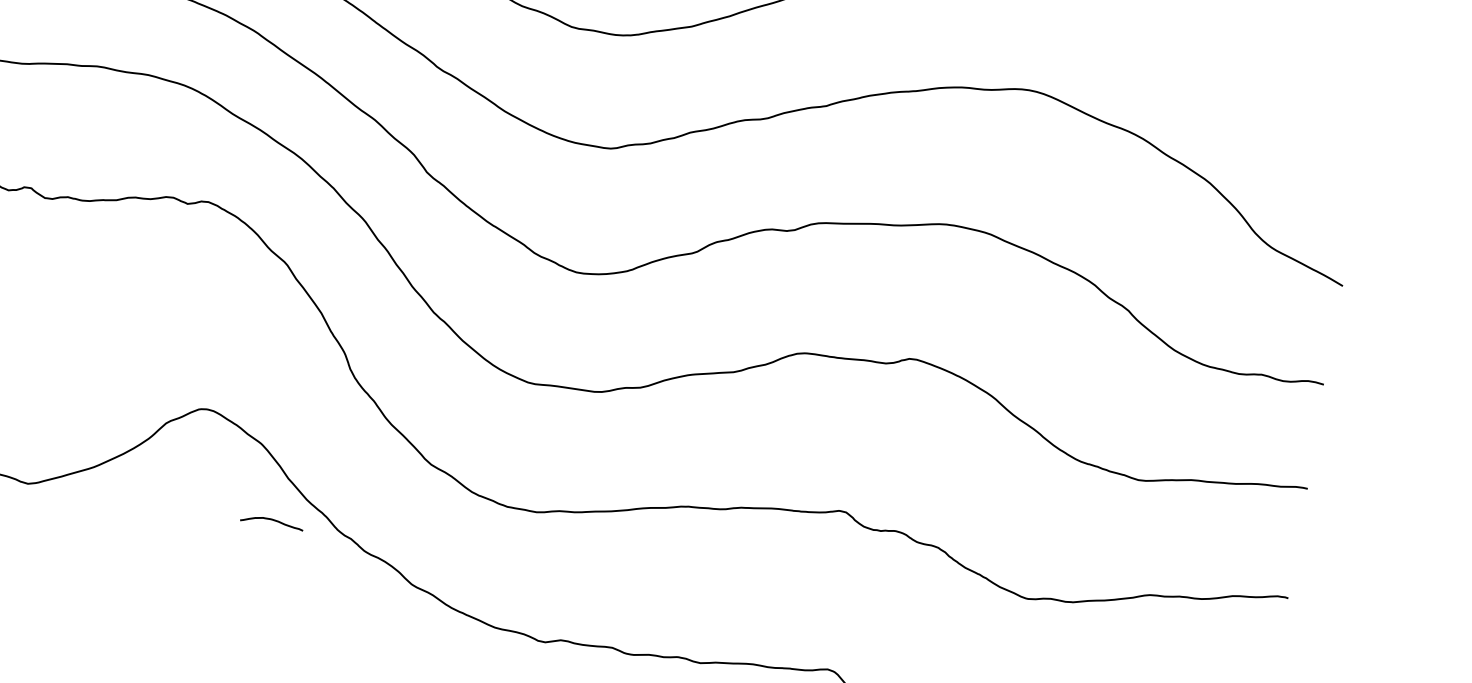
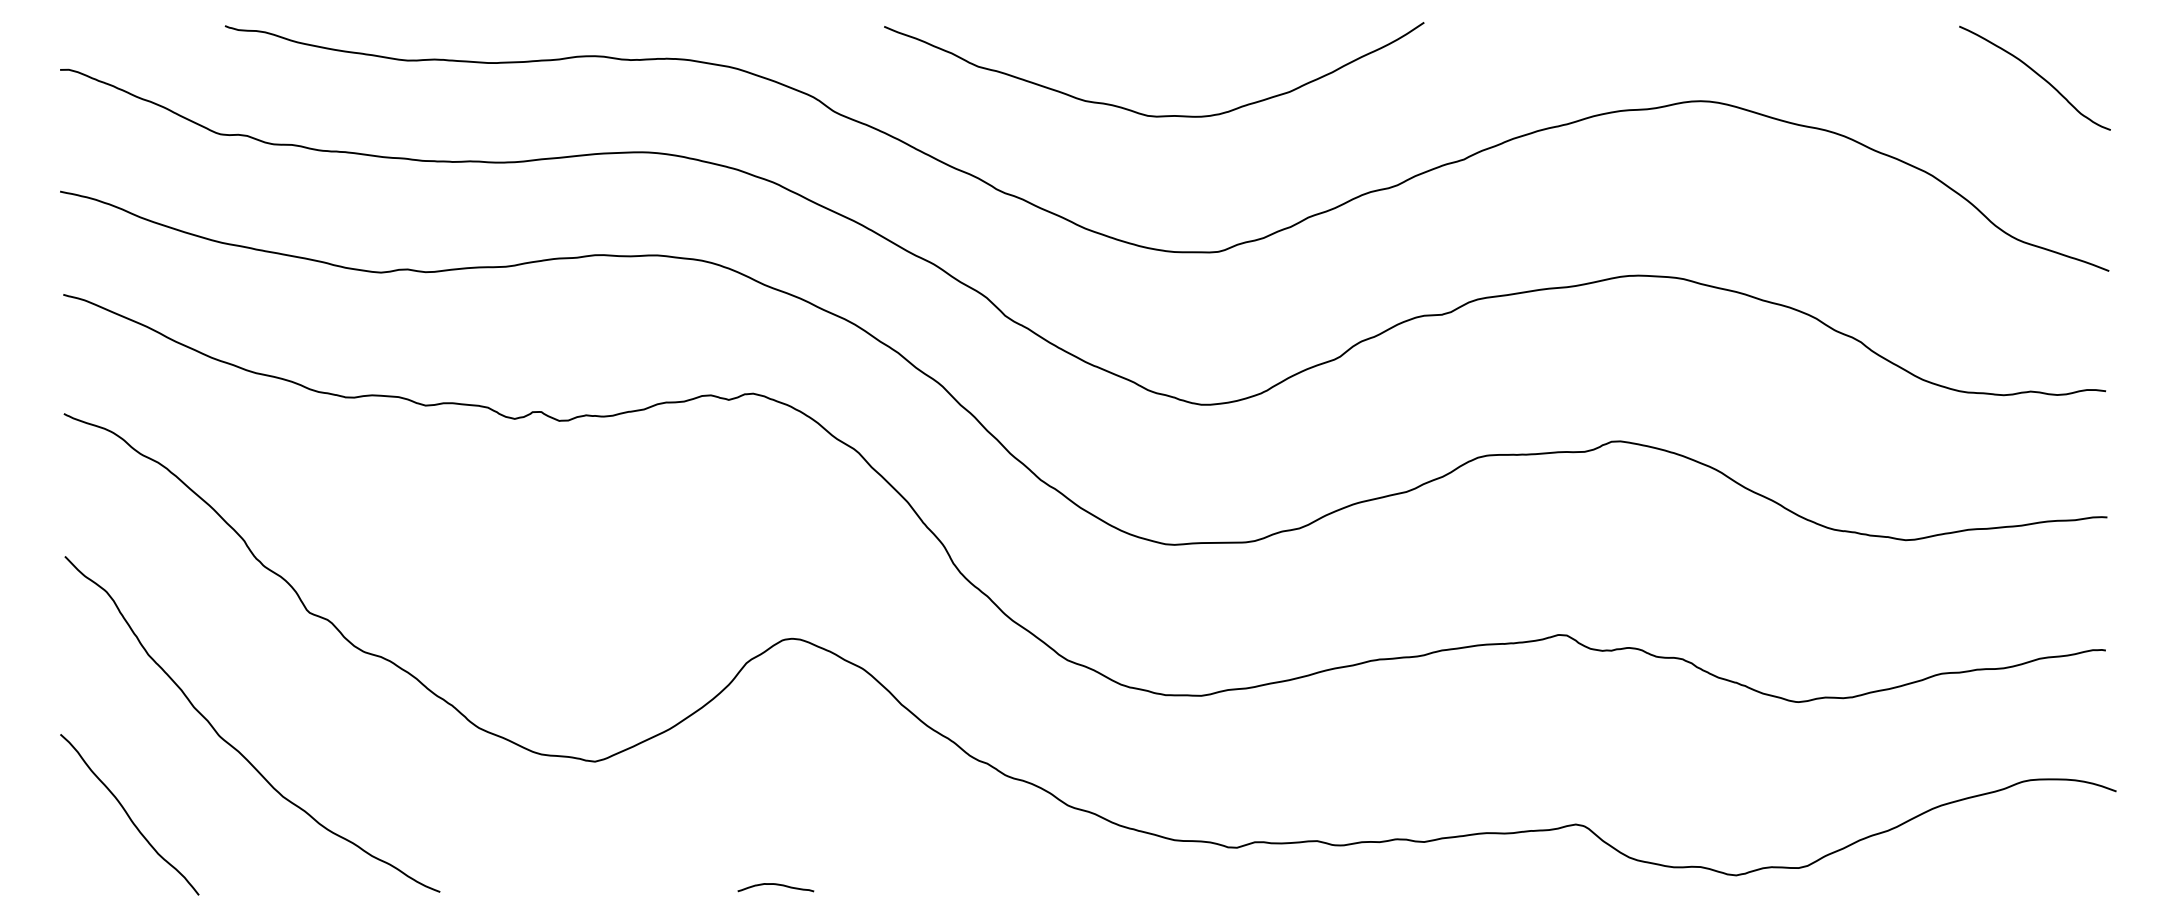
curve: (1309, 114) -> (2036, 74), added
curve: (272, 520) -> (775, 885), moved

